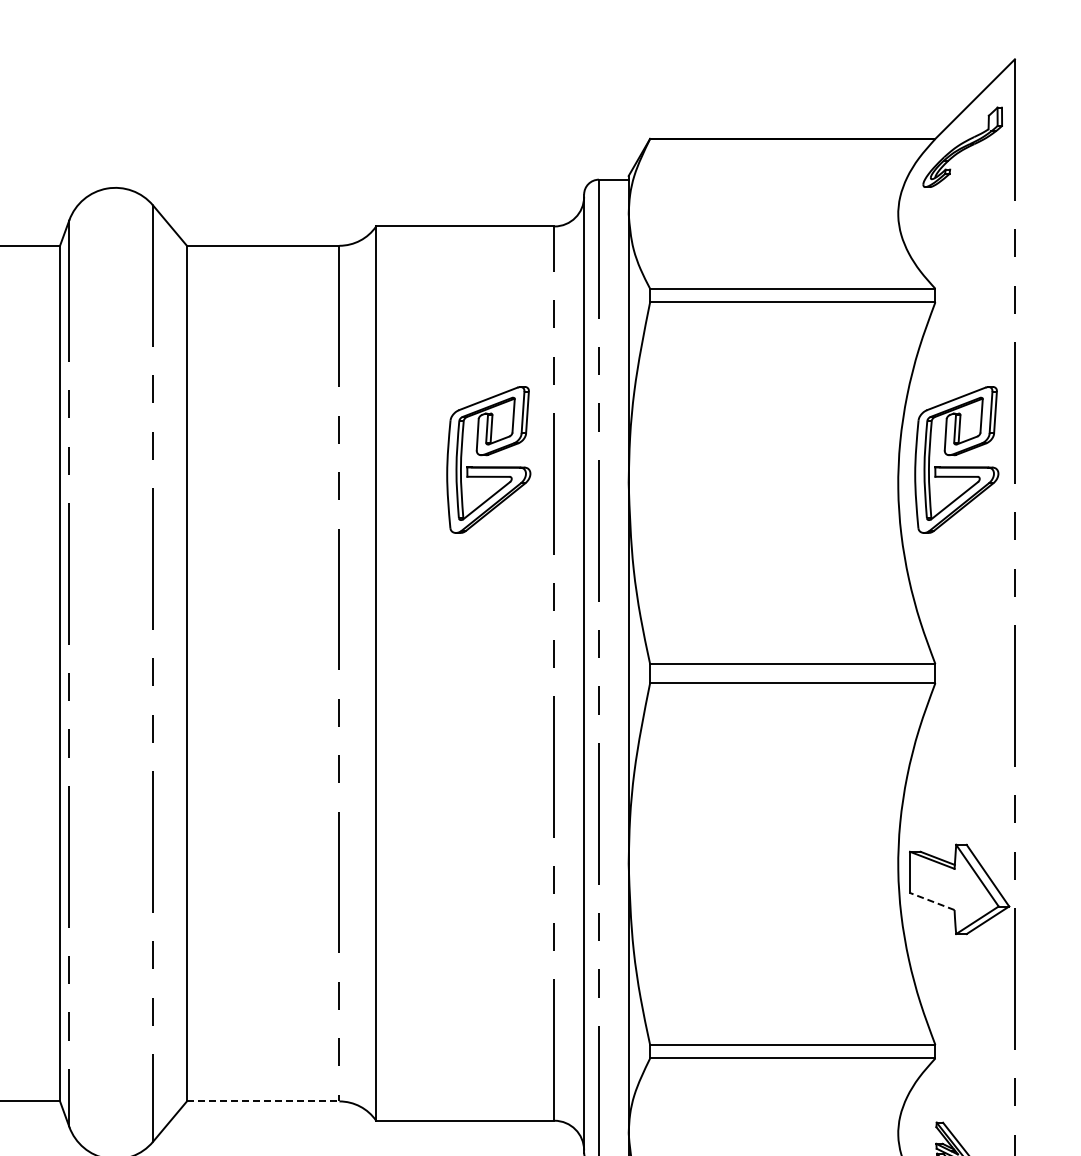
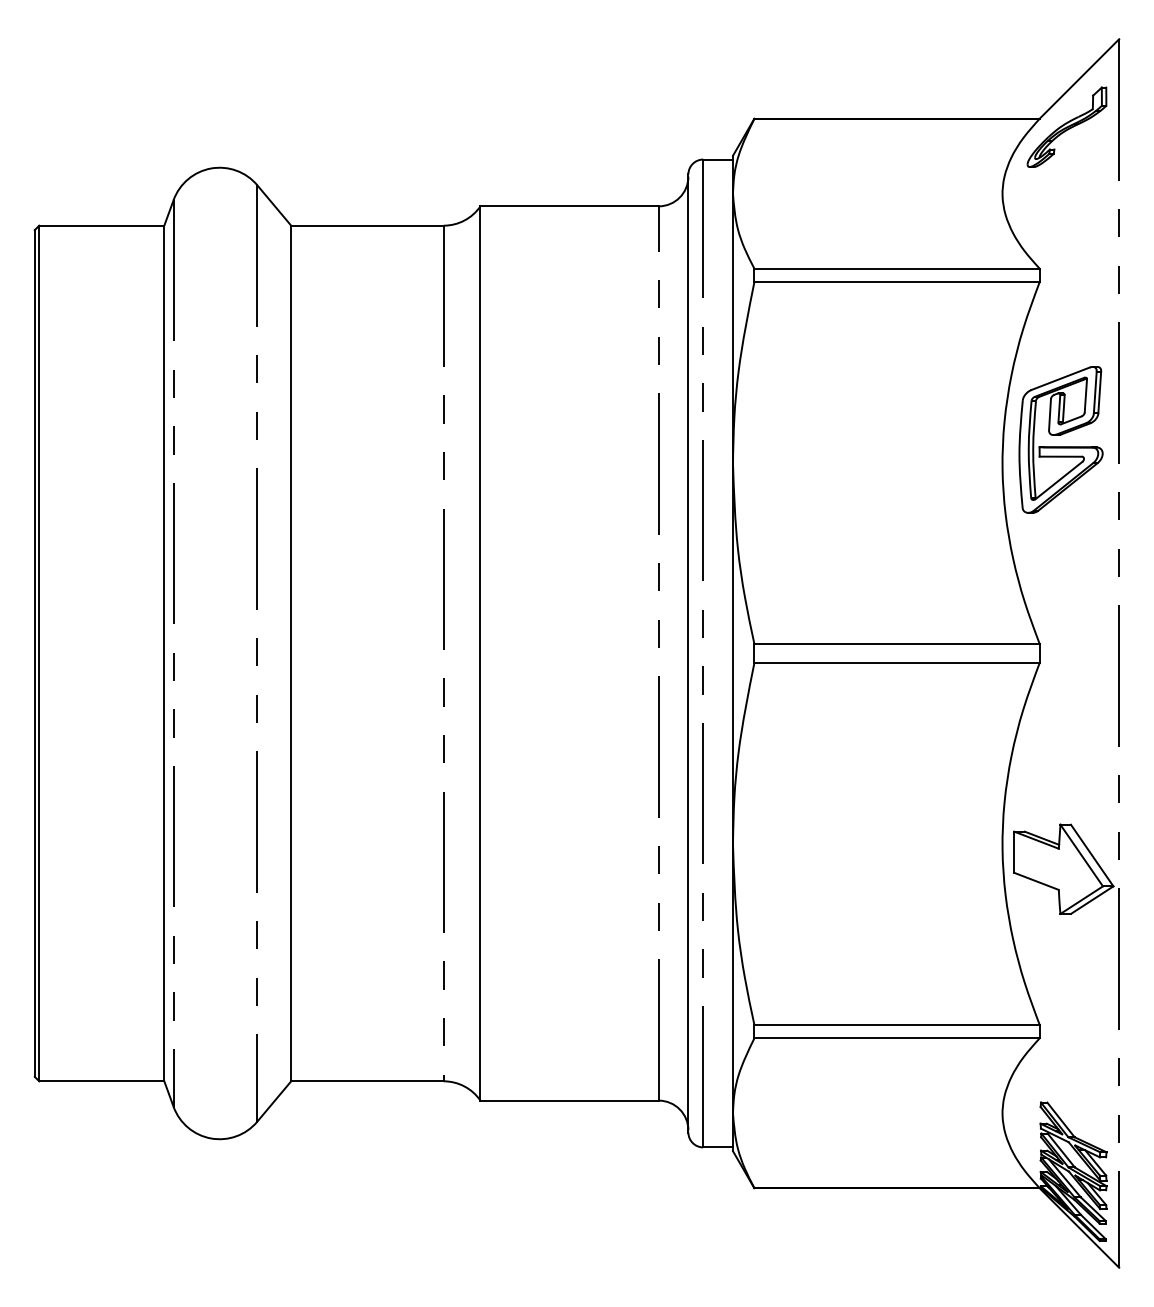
part: (488, 459) -> (592, 439), removed
line: (932, 901) -> (1036, 881), dashed -> solid
line: (263, 1101) -> (367, 1081), dashed -> solid

